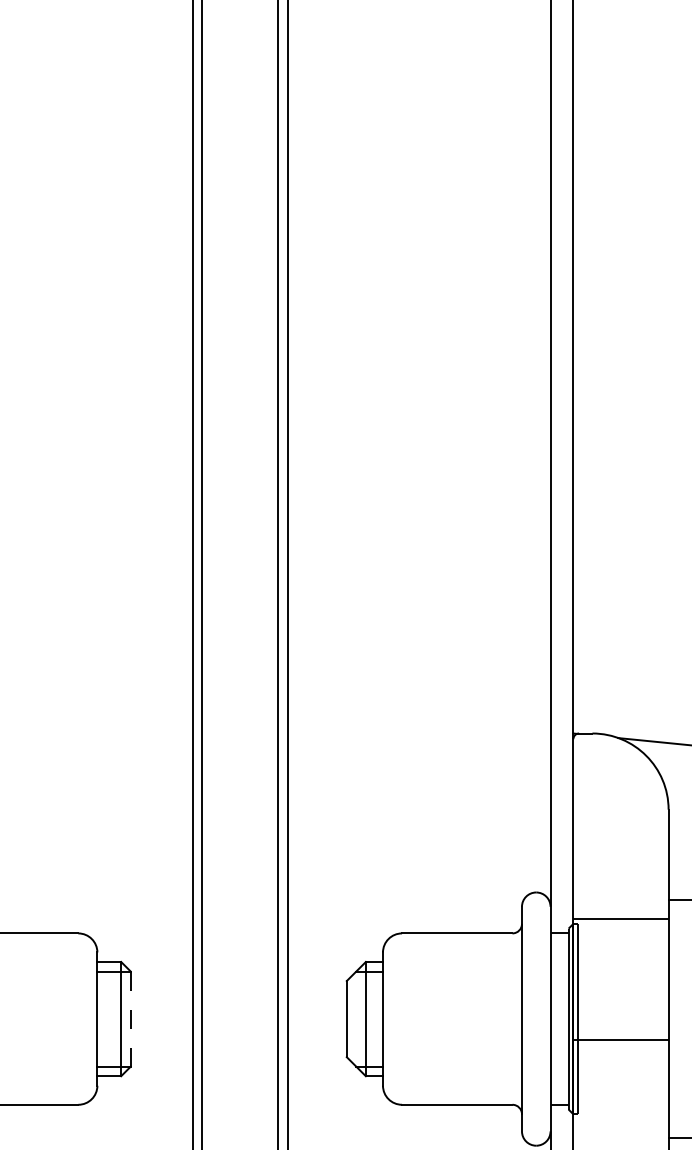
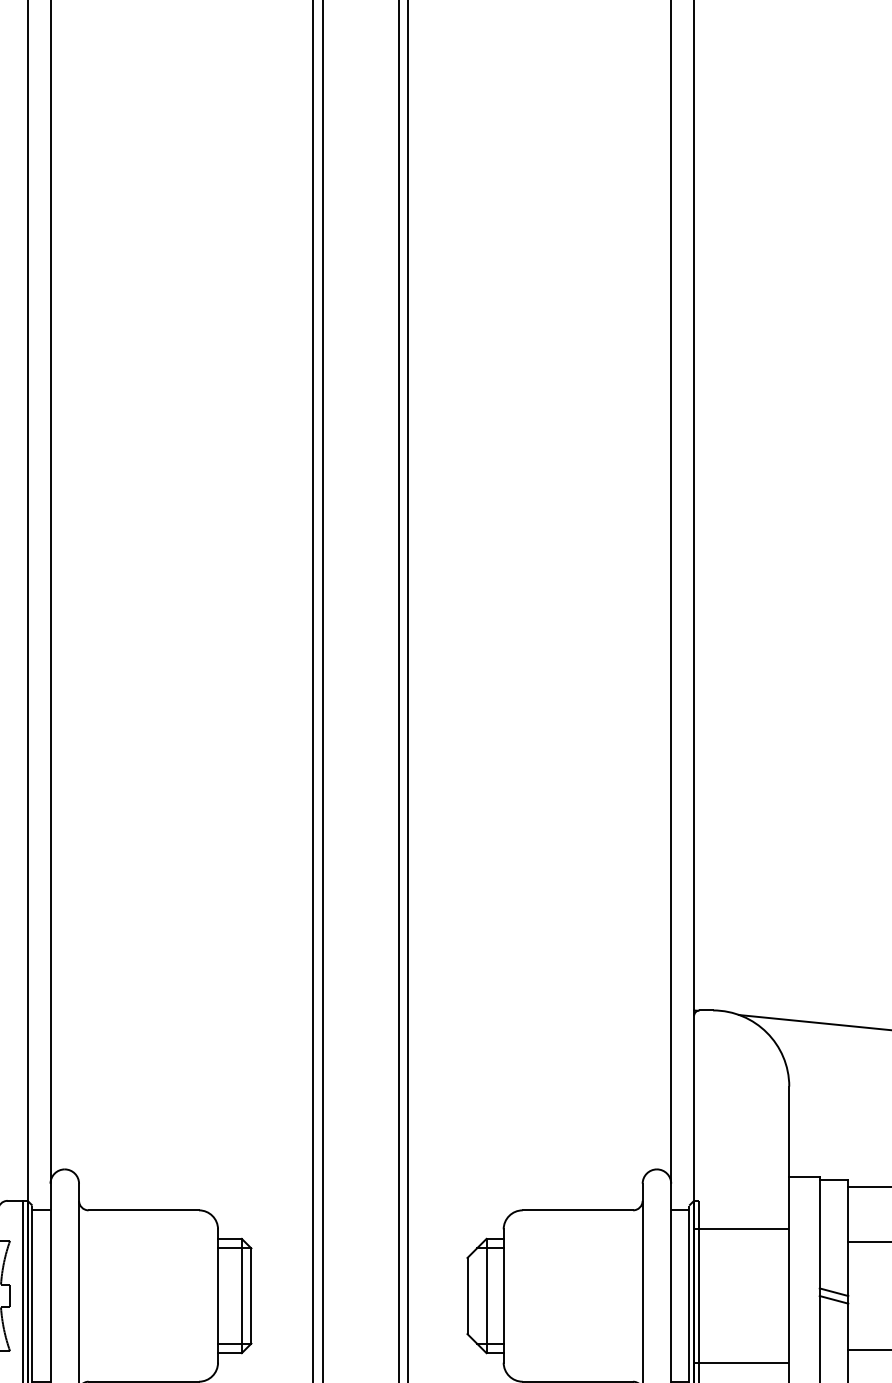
line: (620, 919) -> (741, 1229), moved
line: (130, 1019) -> (251, 1296), dashed -> solid
line: (620, 1039) -> (741, 1362), moved

